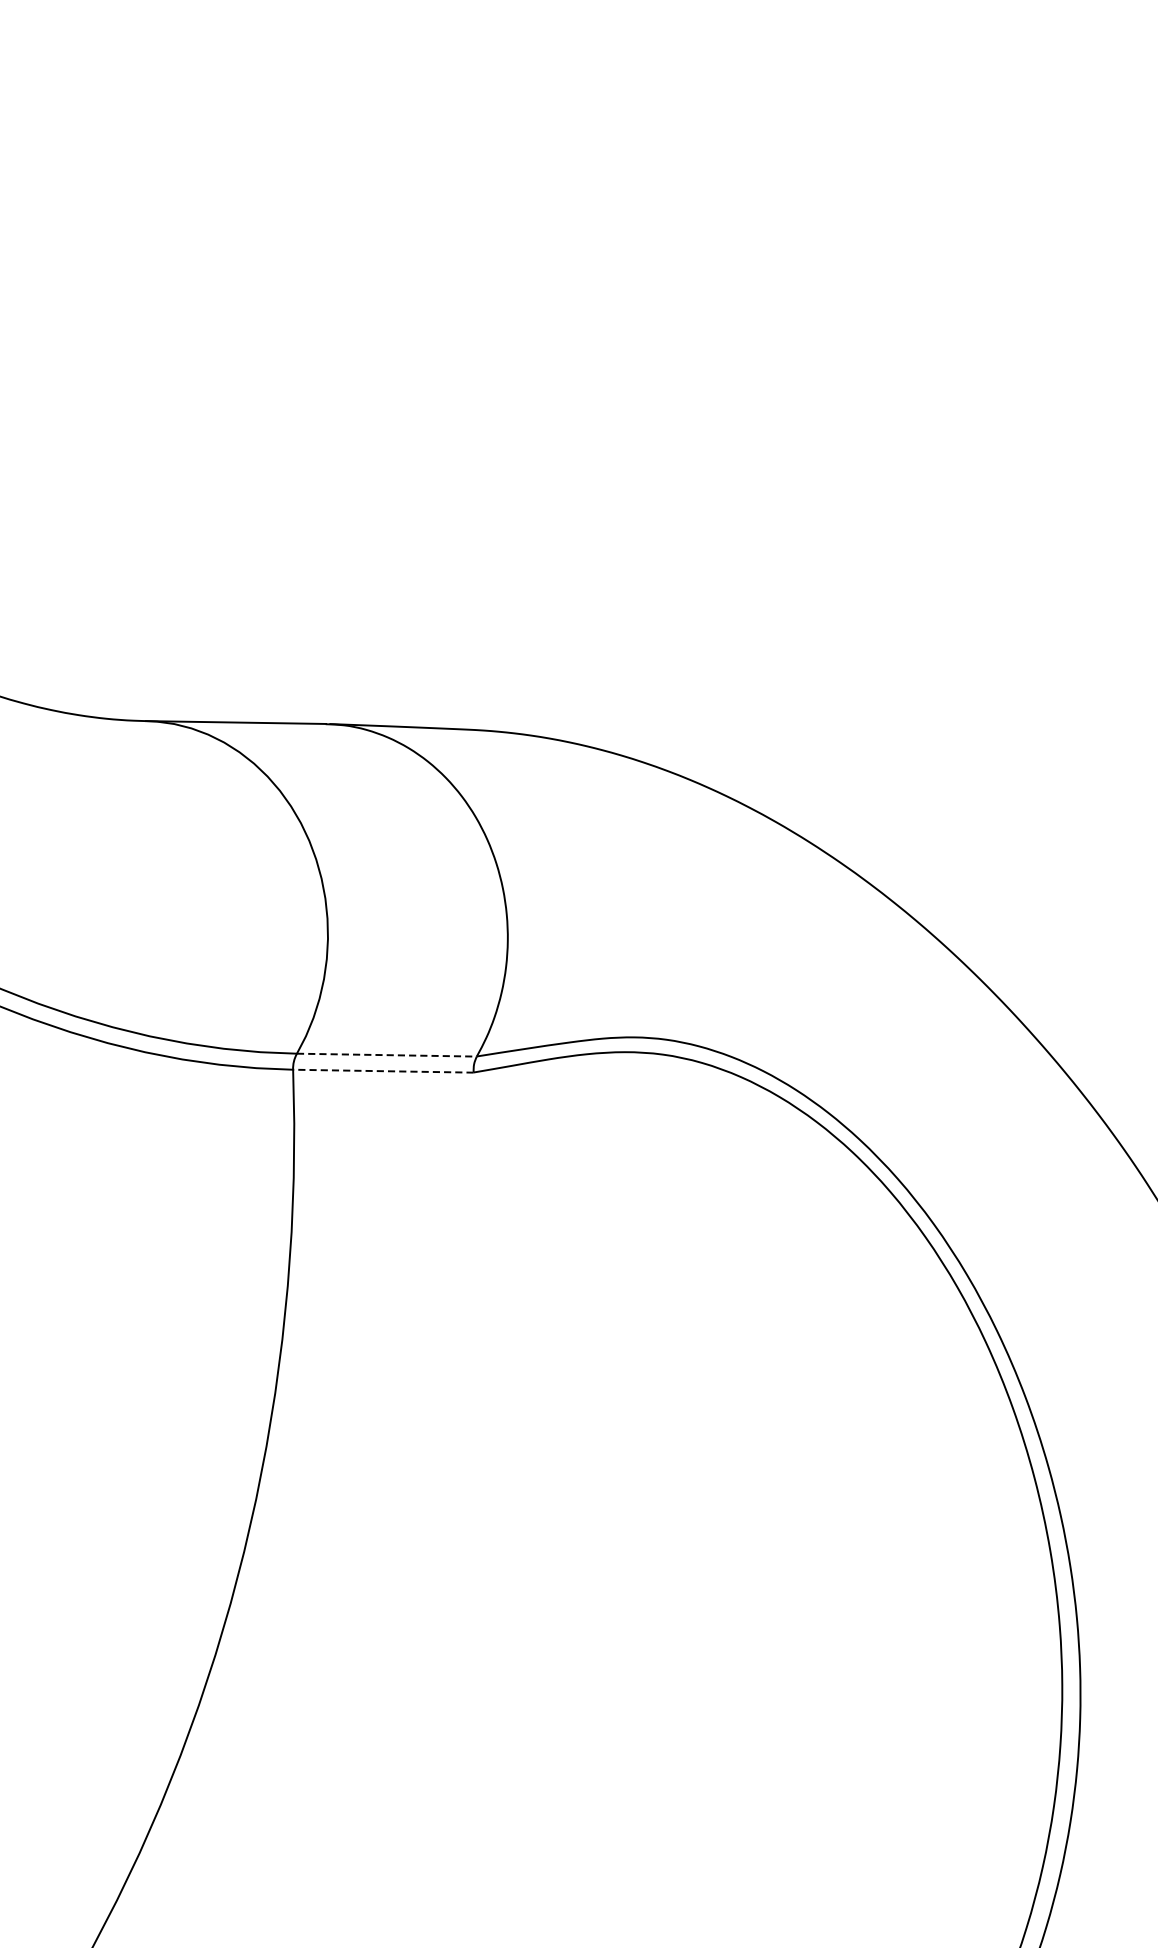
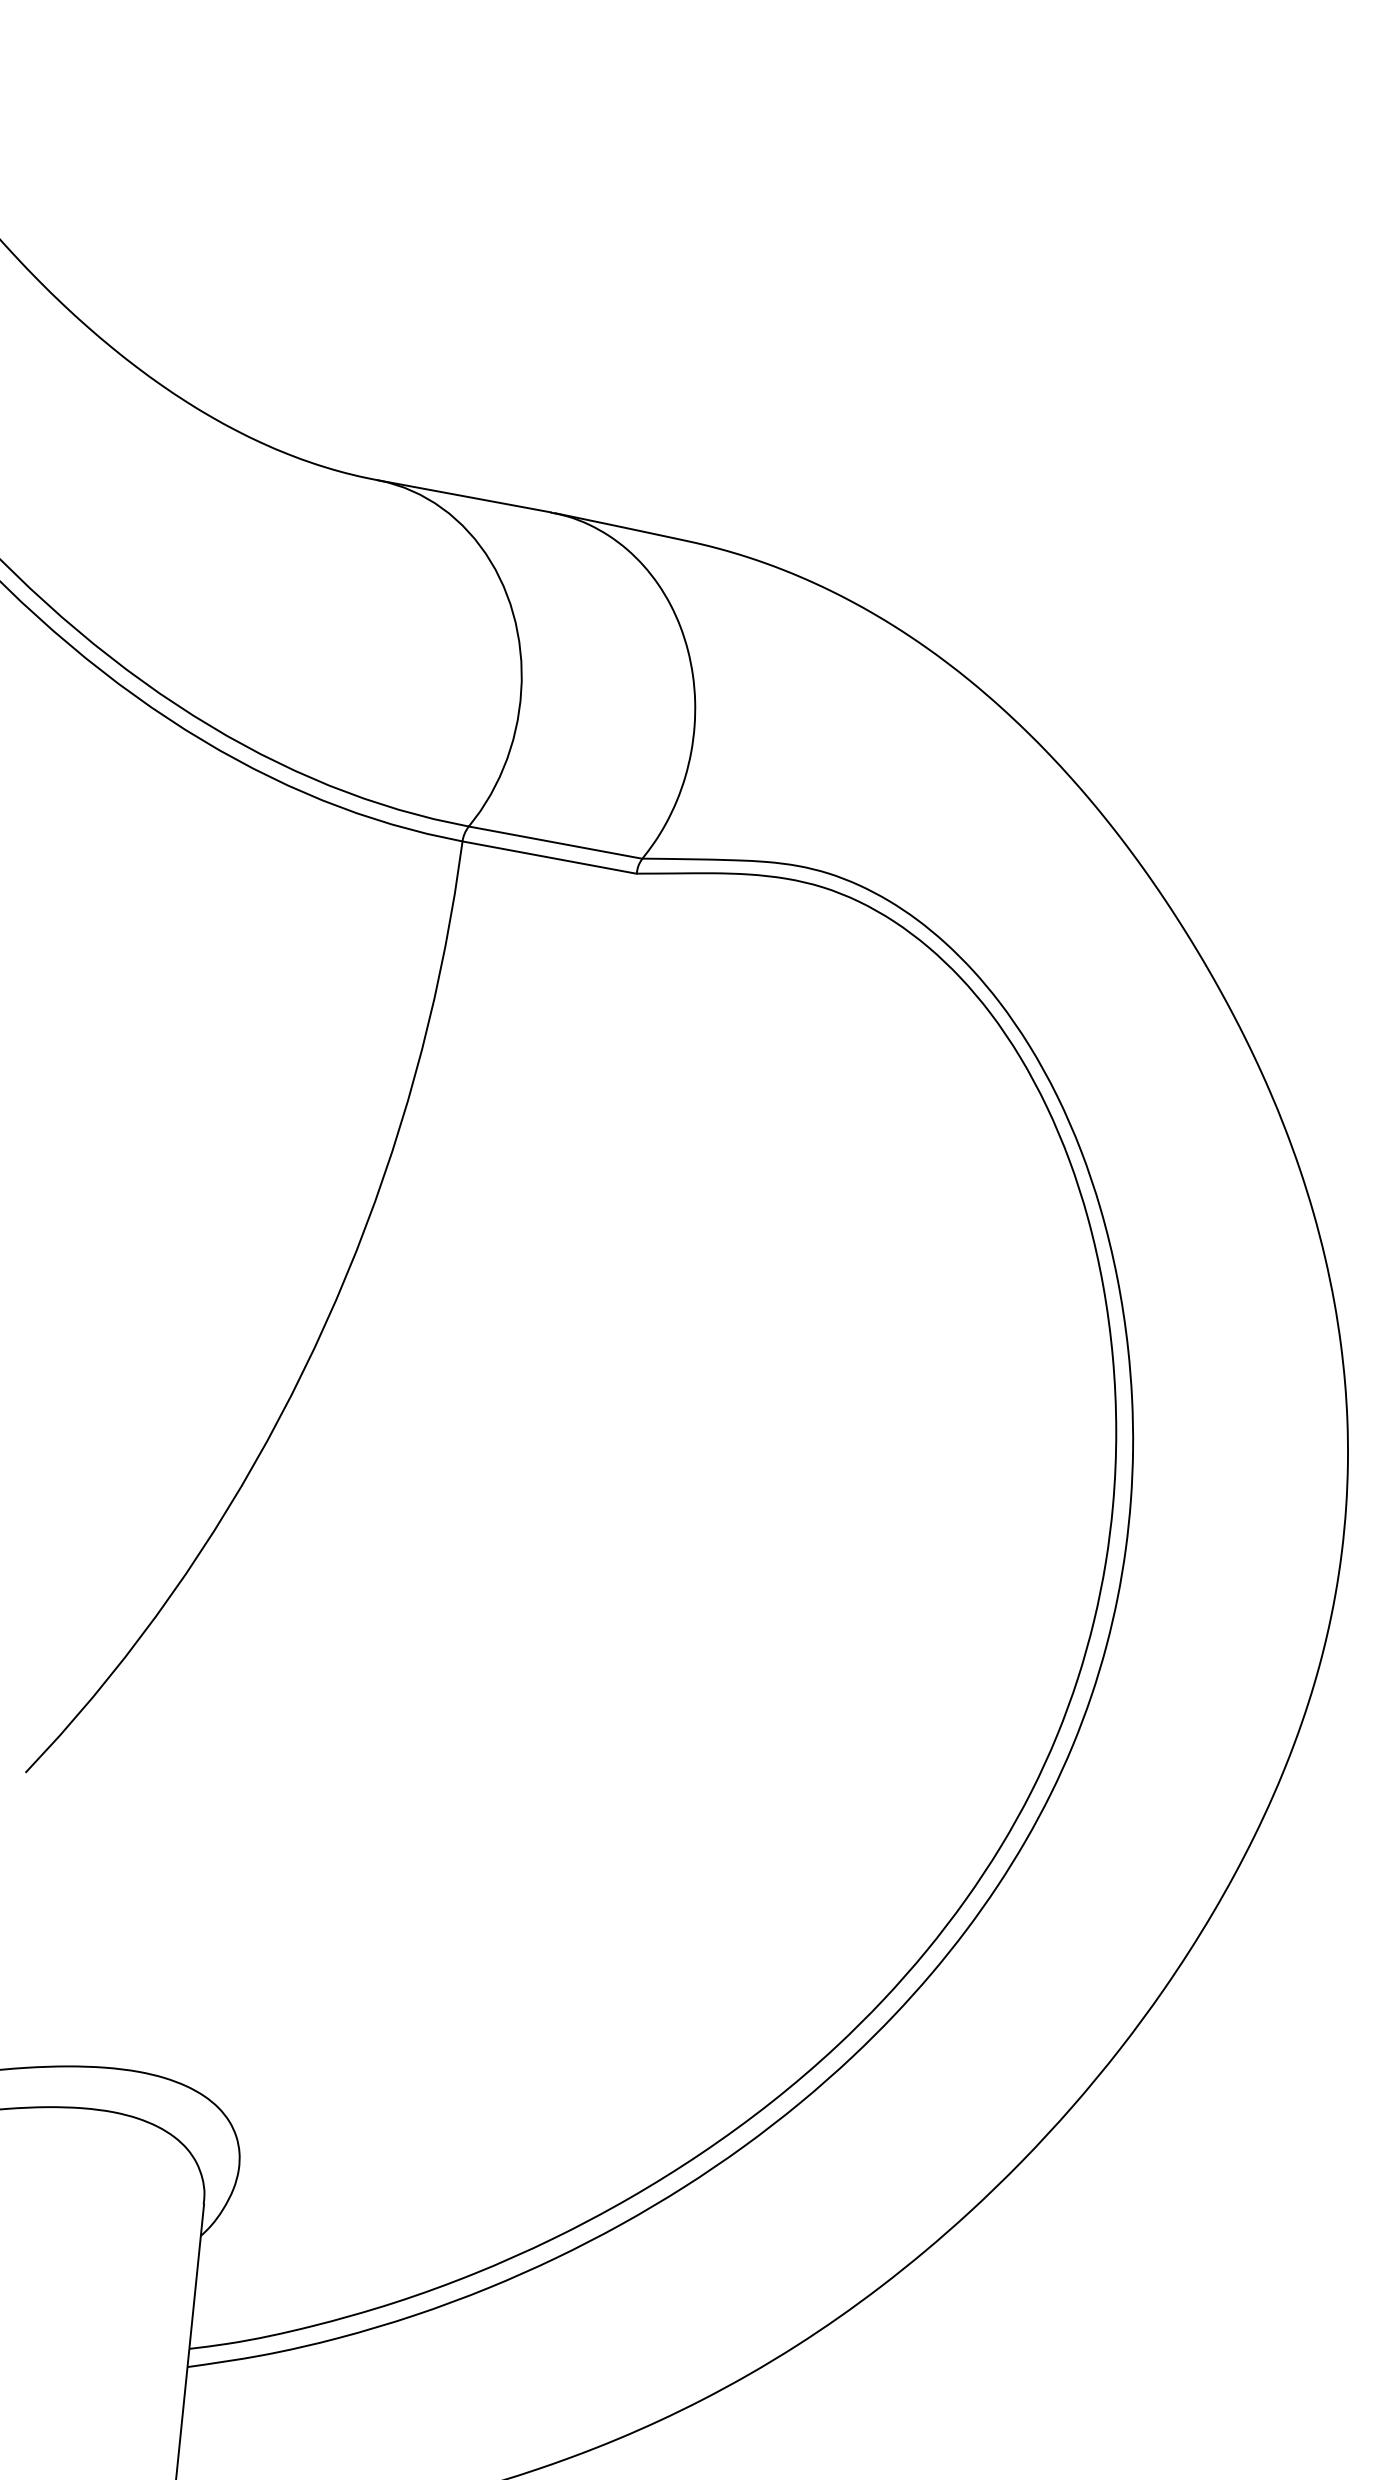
line: (387, 1054) -> (556, 842), dashed -> solid
line: (383, 1071) -> (549, 857), dashed -> solid

